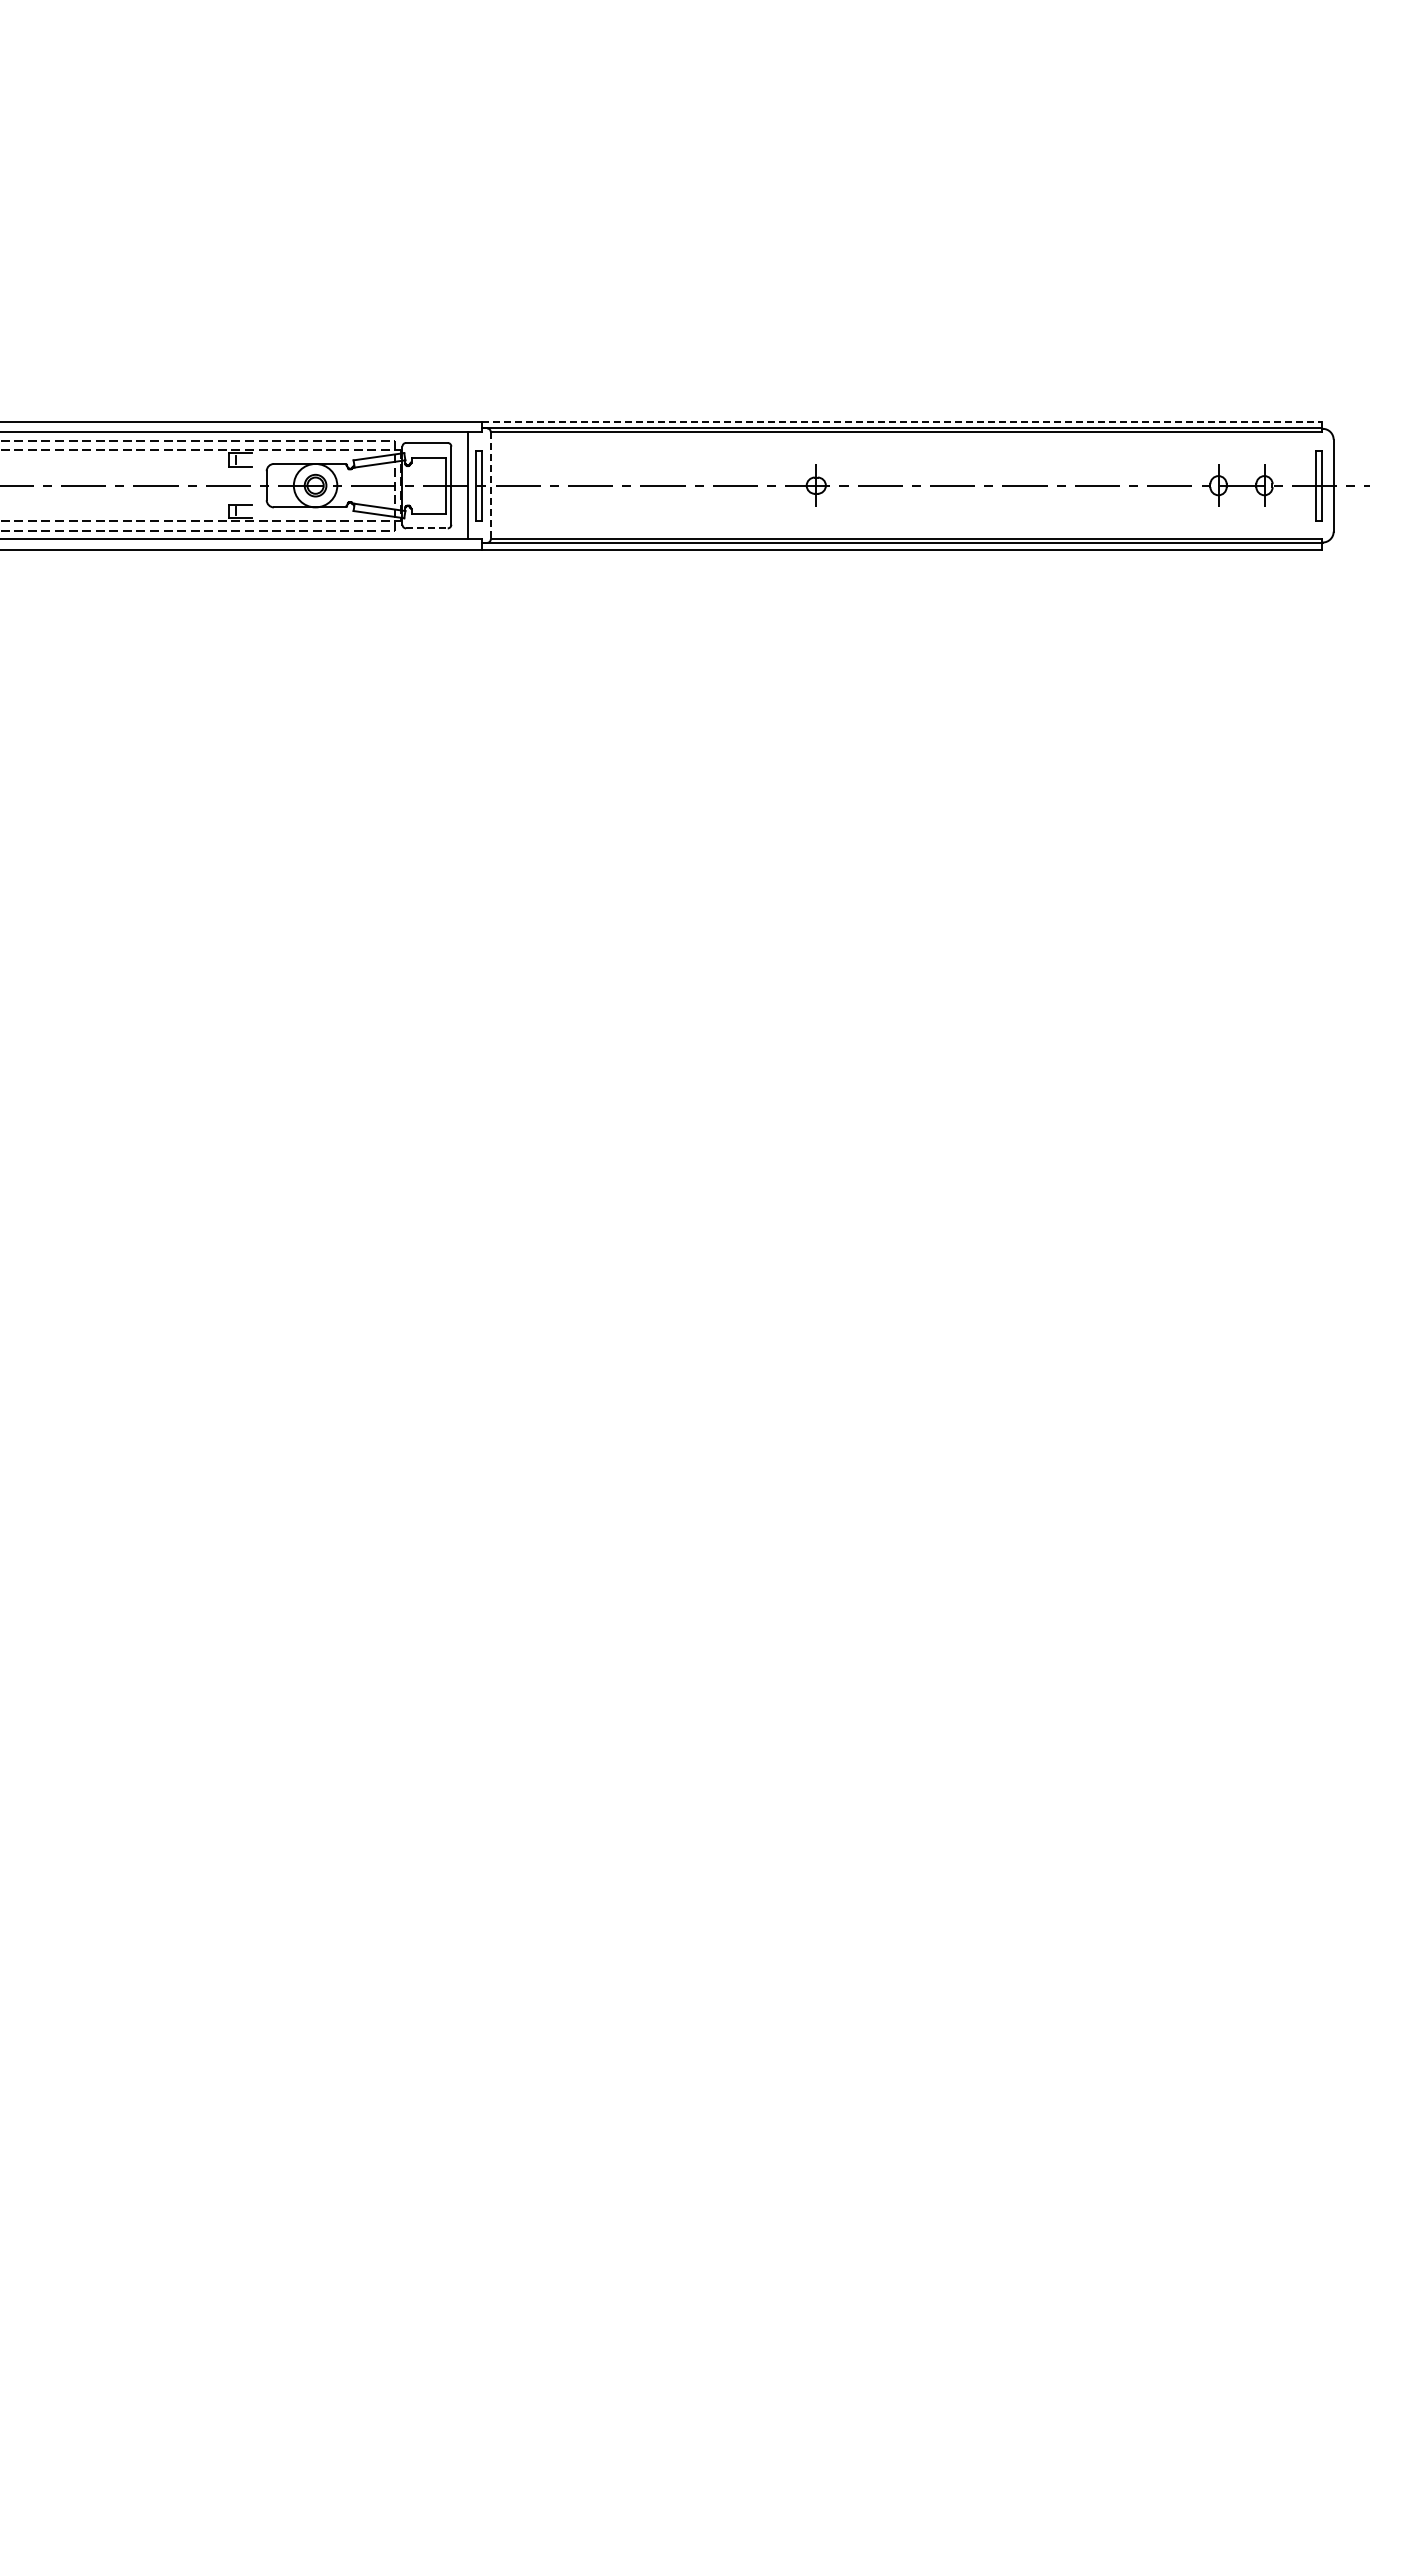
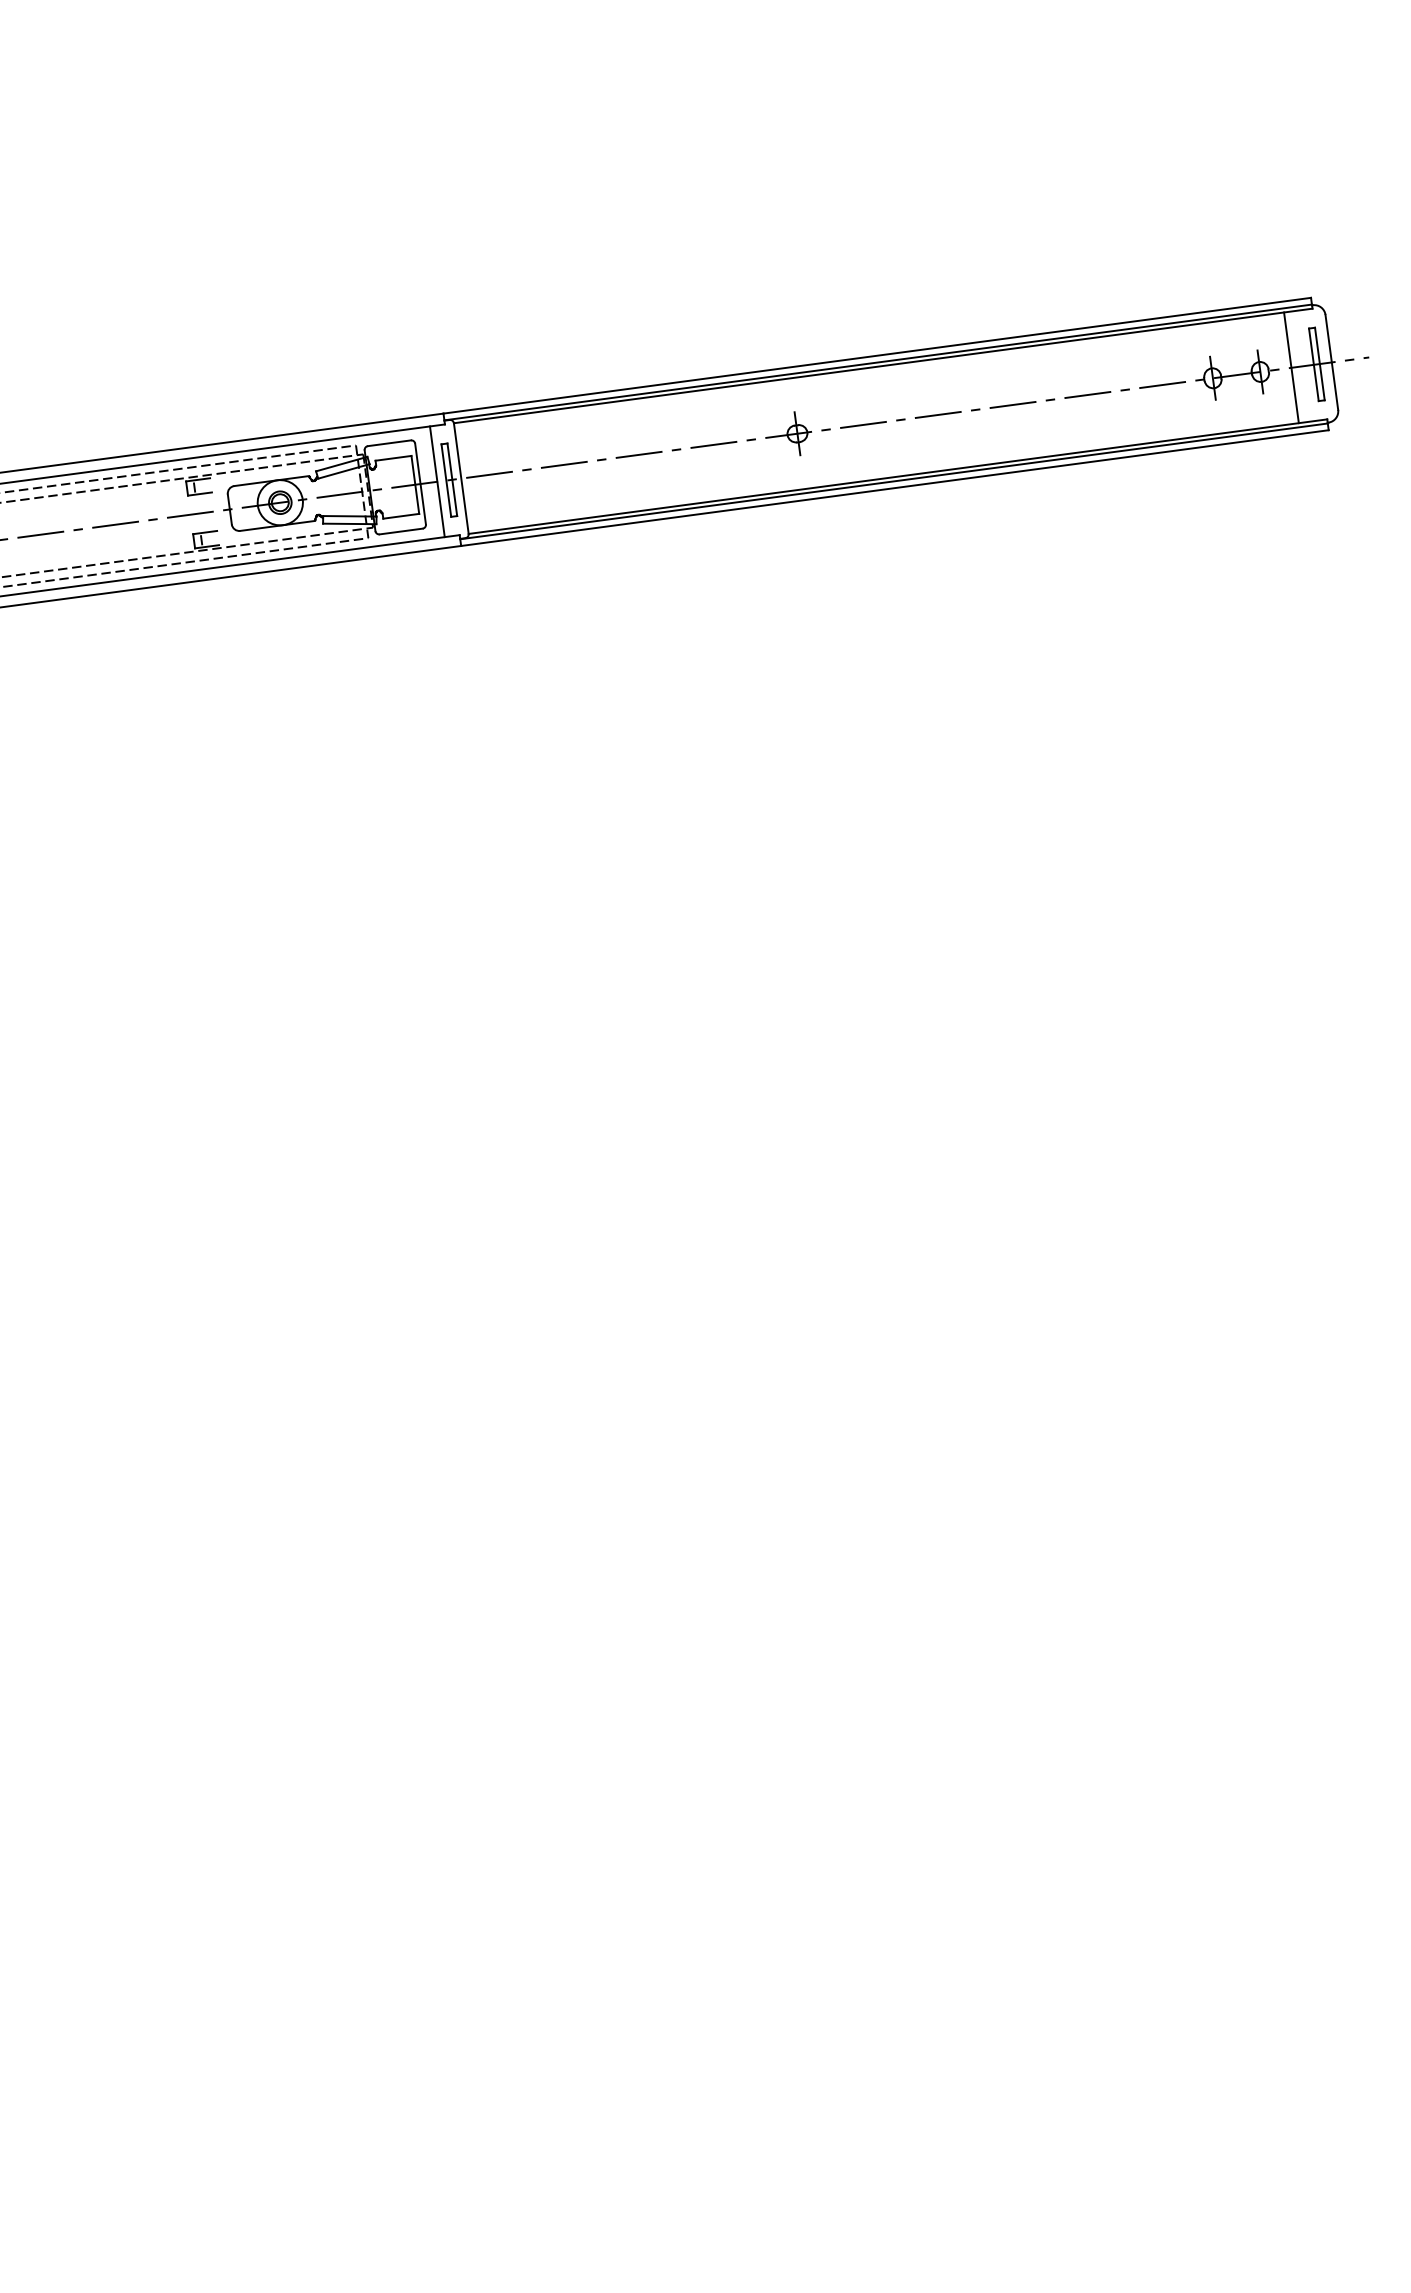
line: (902, 421) -> (877, 355), dashed -> solid
line: (490, 485) -> (460, 478), dashed -> solid
line: (1294, 485) -> (1291, 367), added
line: (426, 528) -> (400, 531), dashed -> solid

